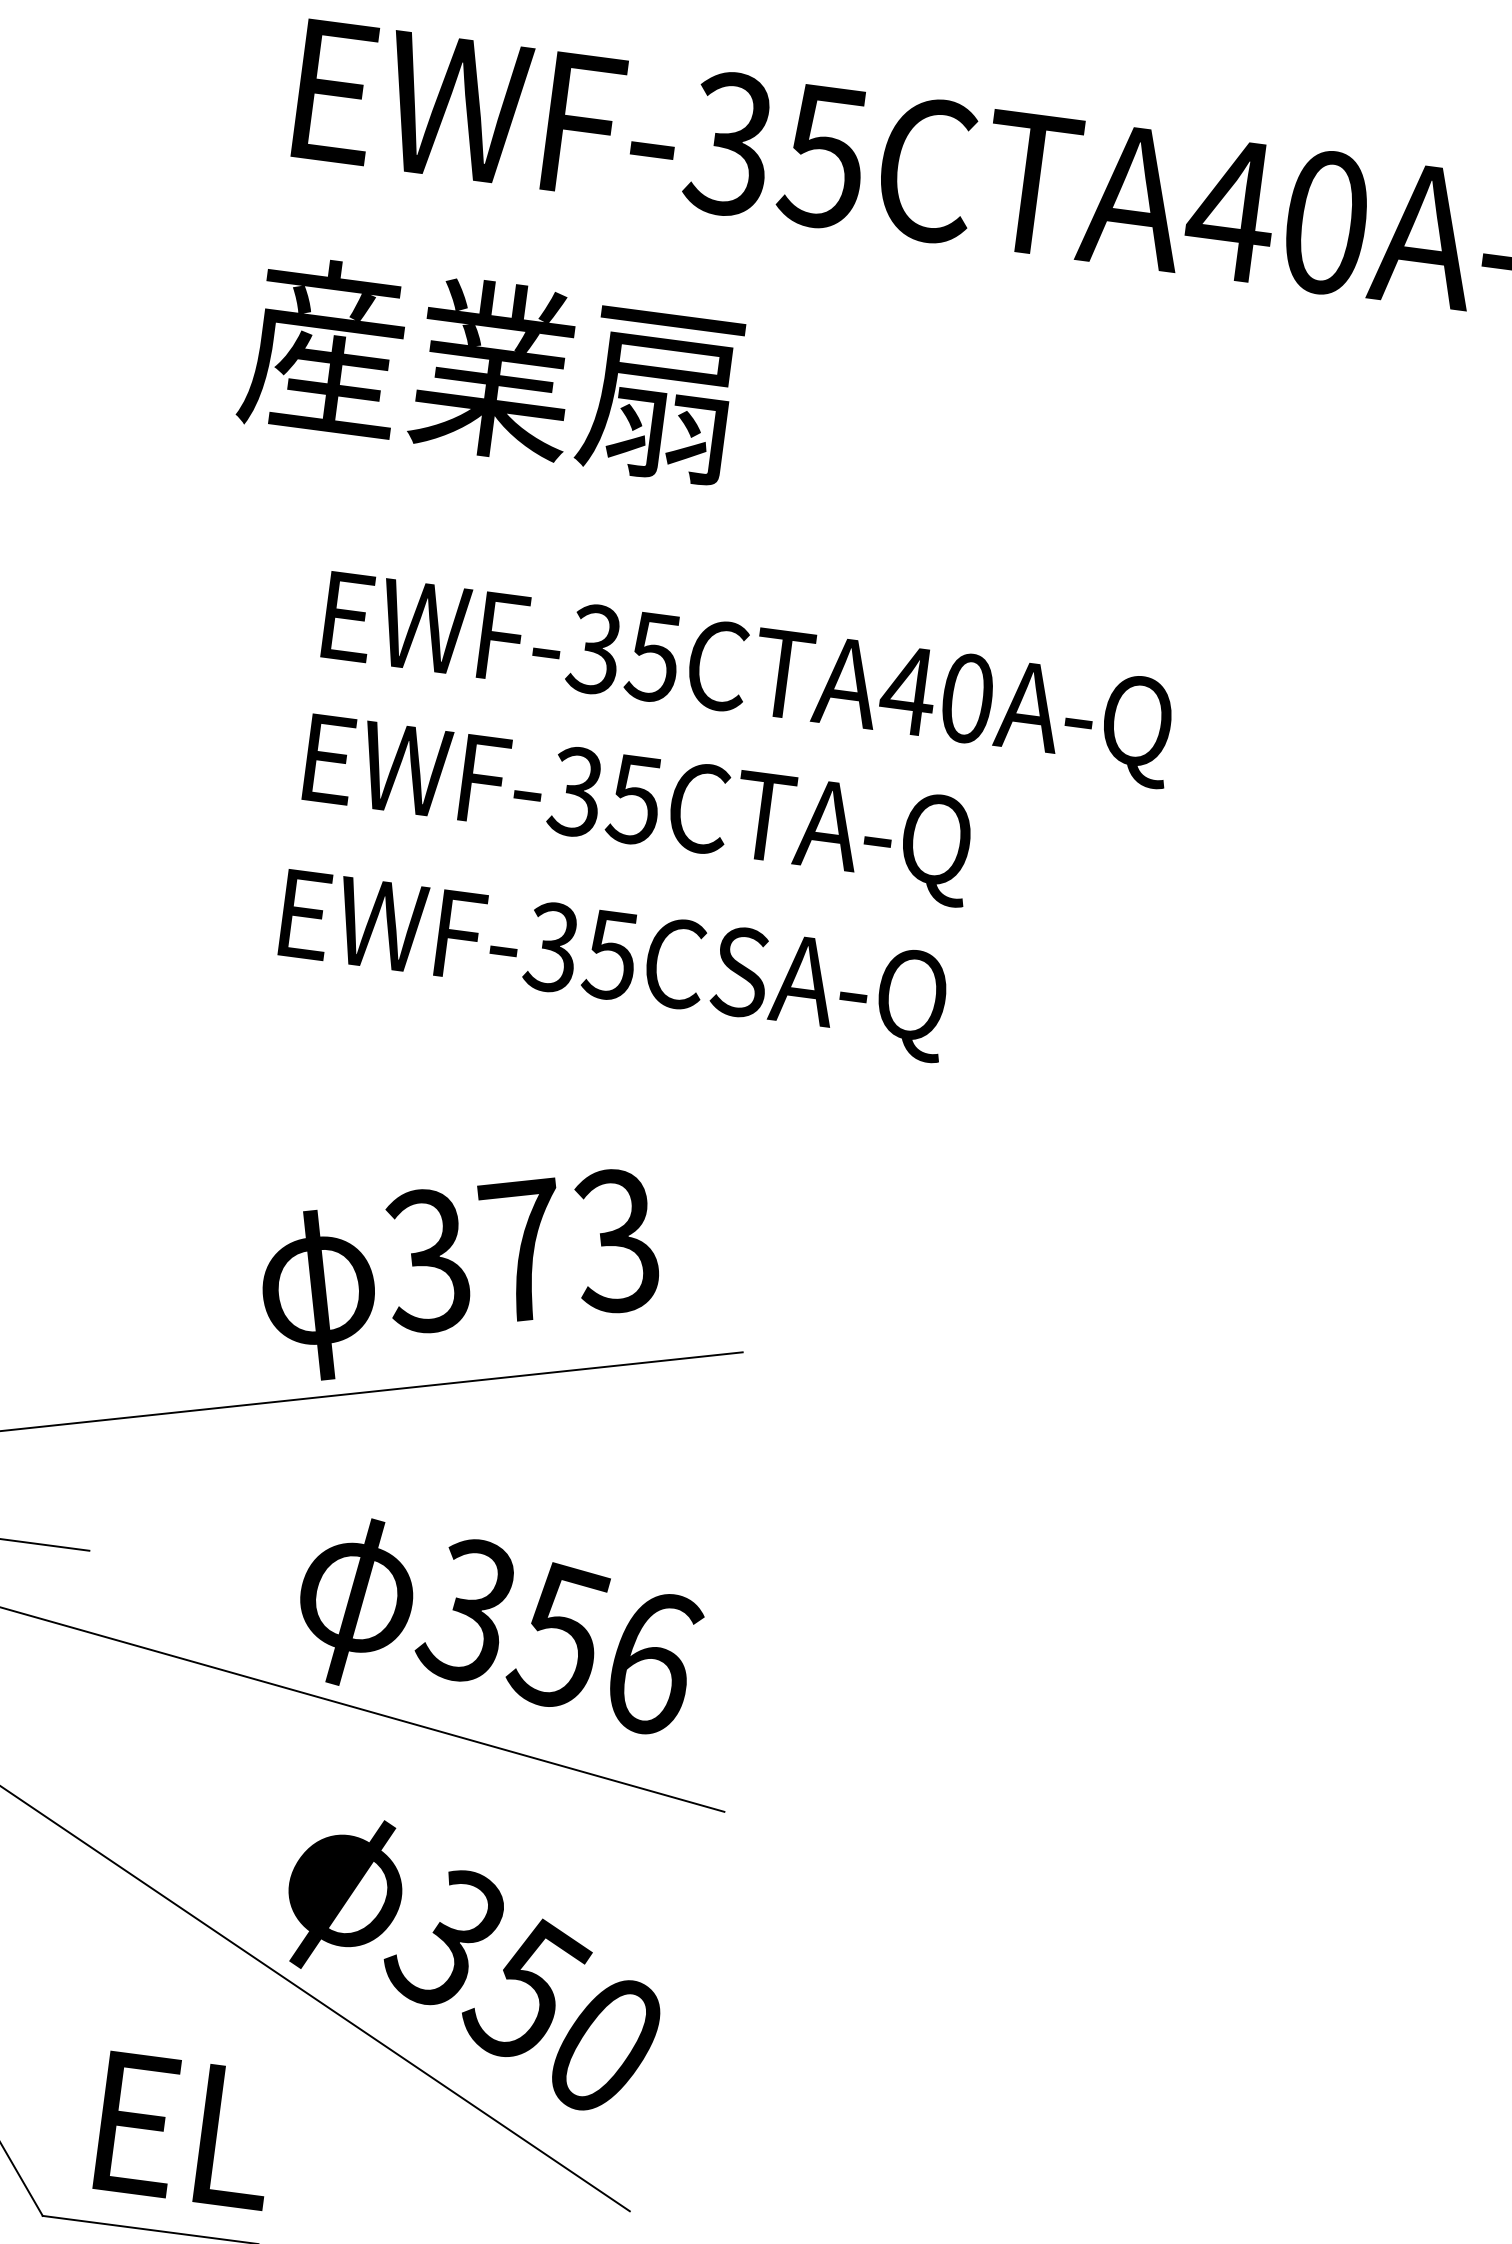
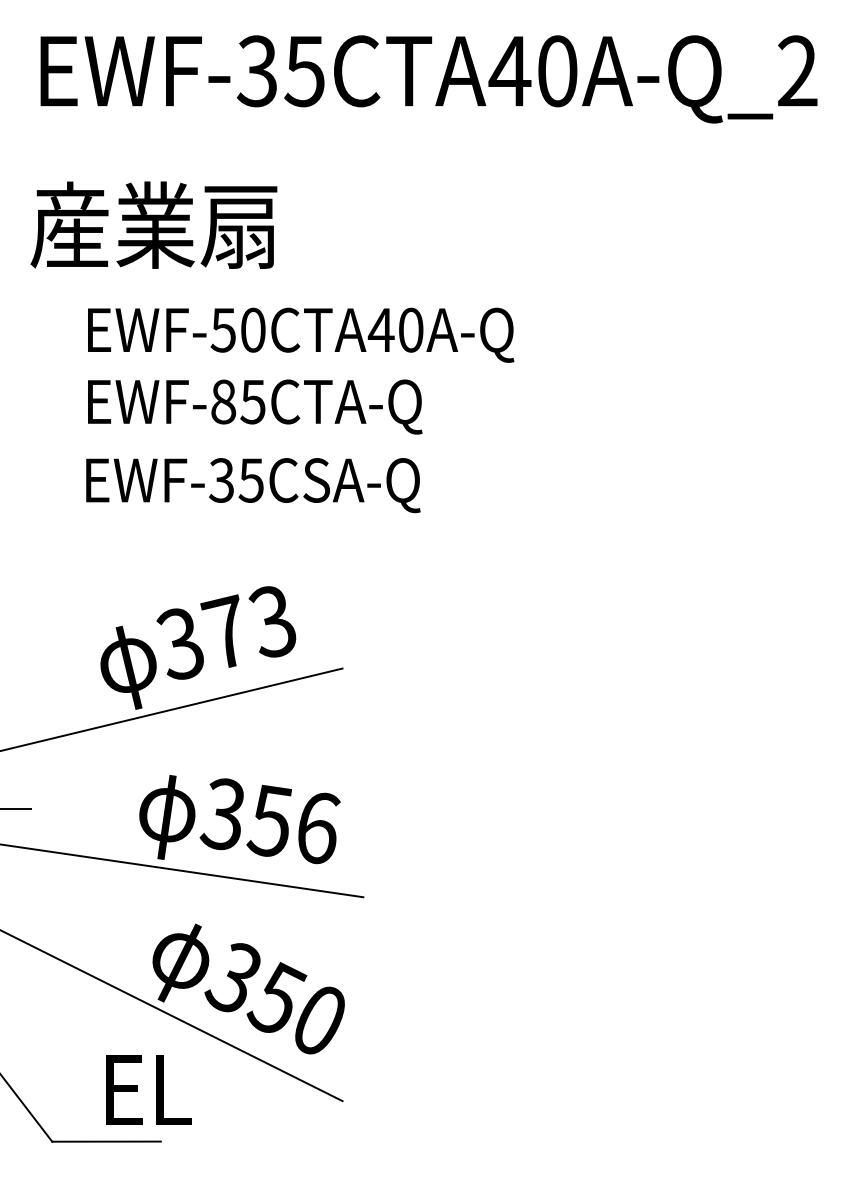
text: (490, 367) -> (153, 224), moved
text: (622, 651) -> (237, 329), EWF-35CTA40A-Q -> EWF-50CTA40A-Q
text: (576, 790) -> (223, 401), EWF-35CTA-Q -> EWF-85CTA-Q
text: (185, 2129) -> (148, 1089), moved

